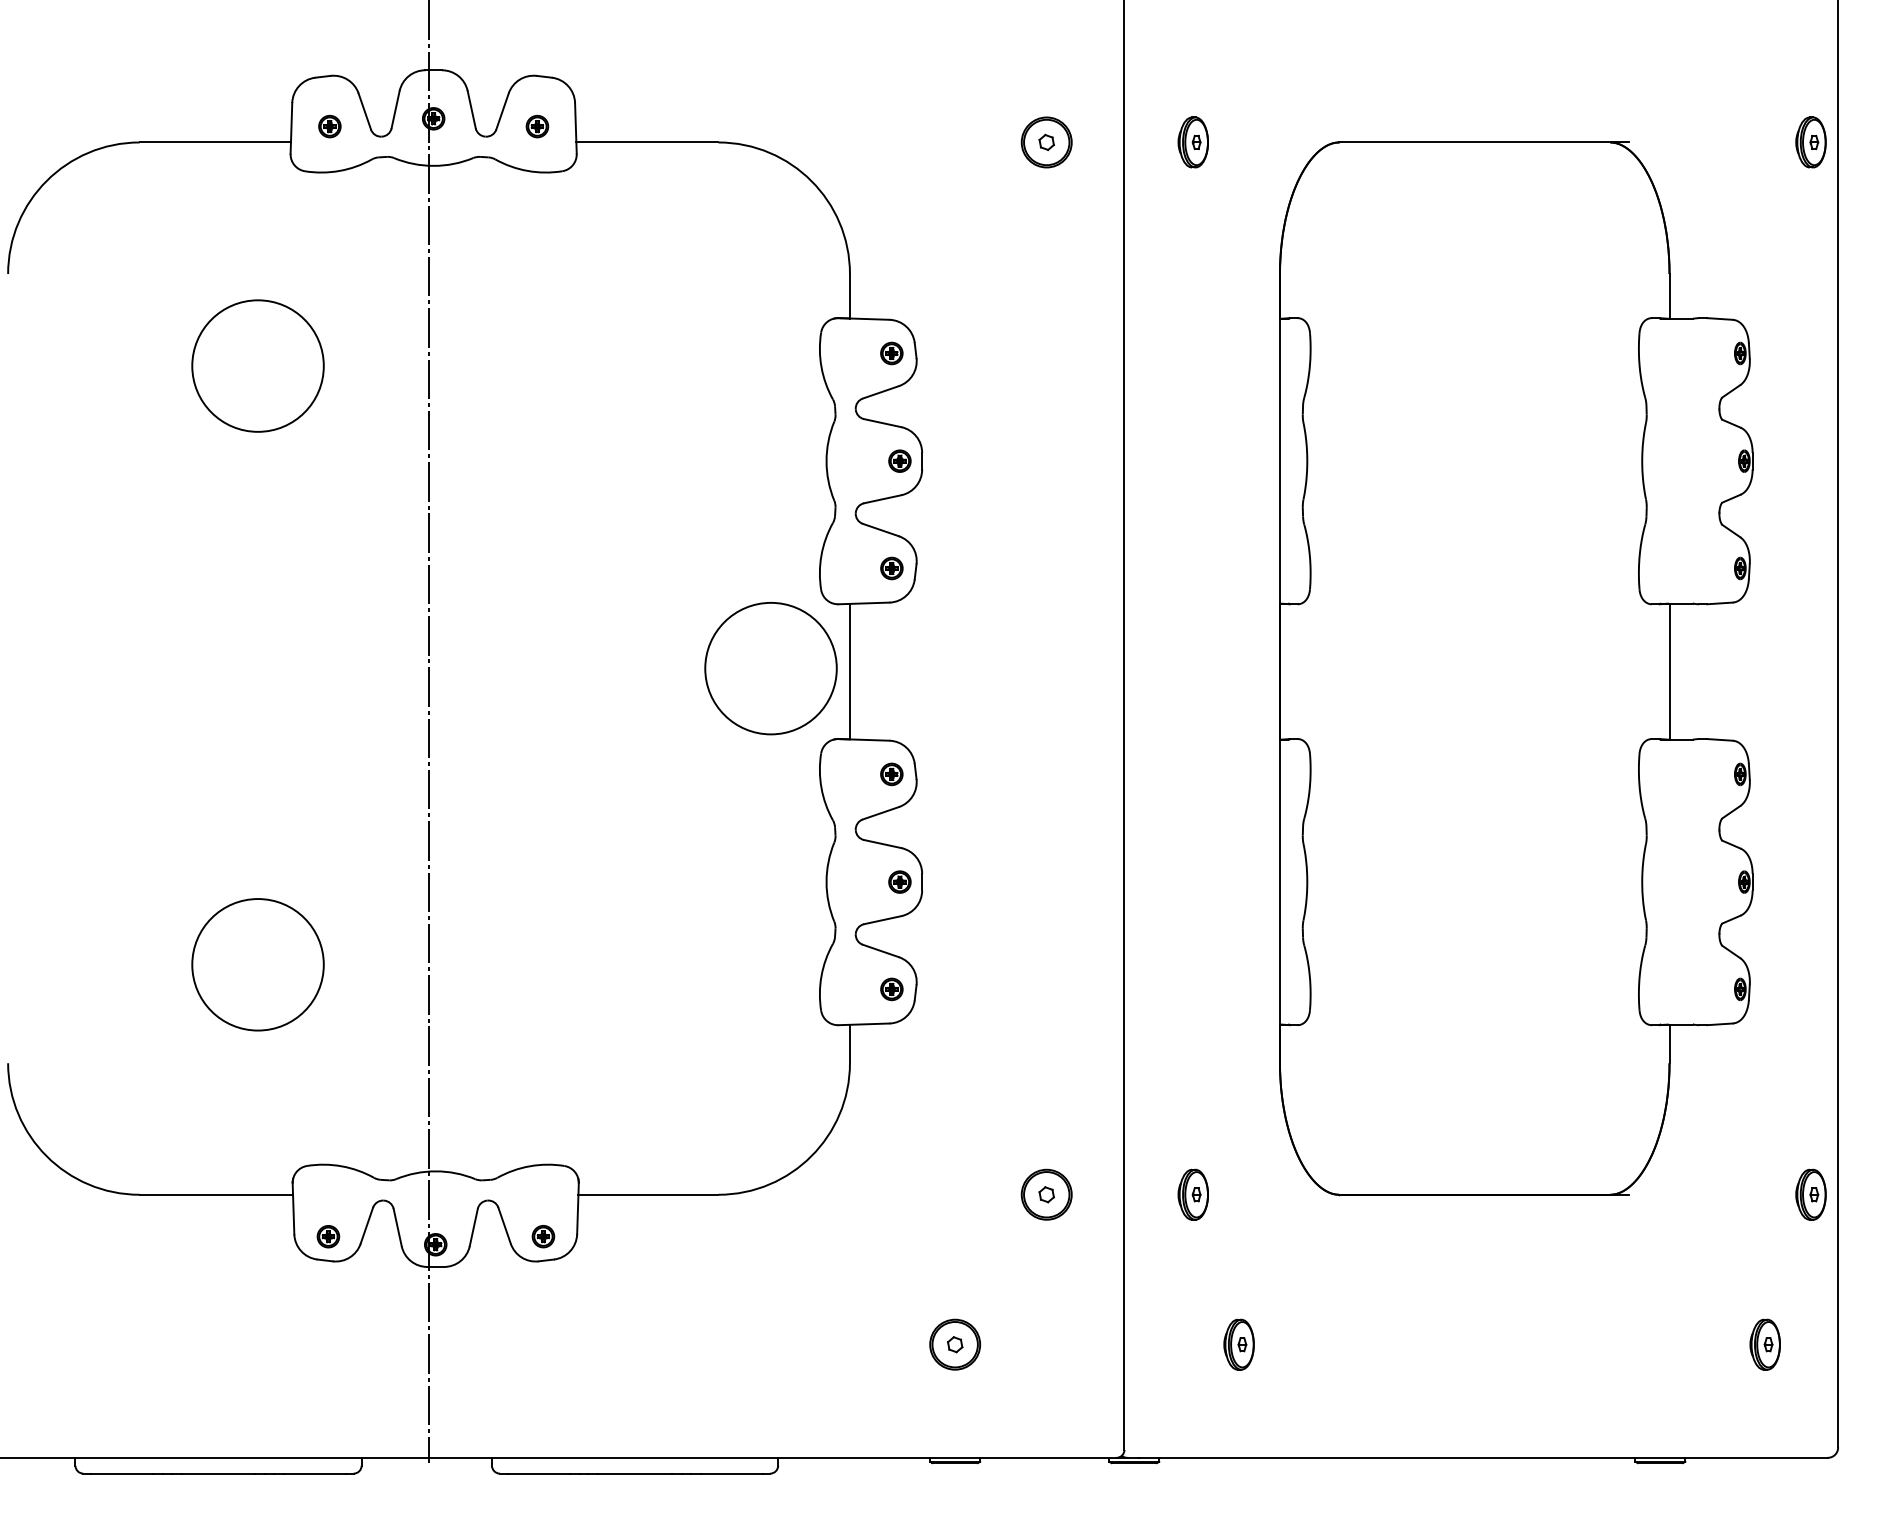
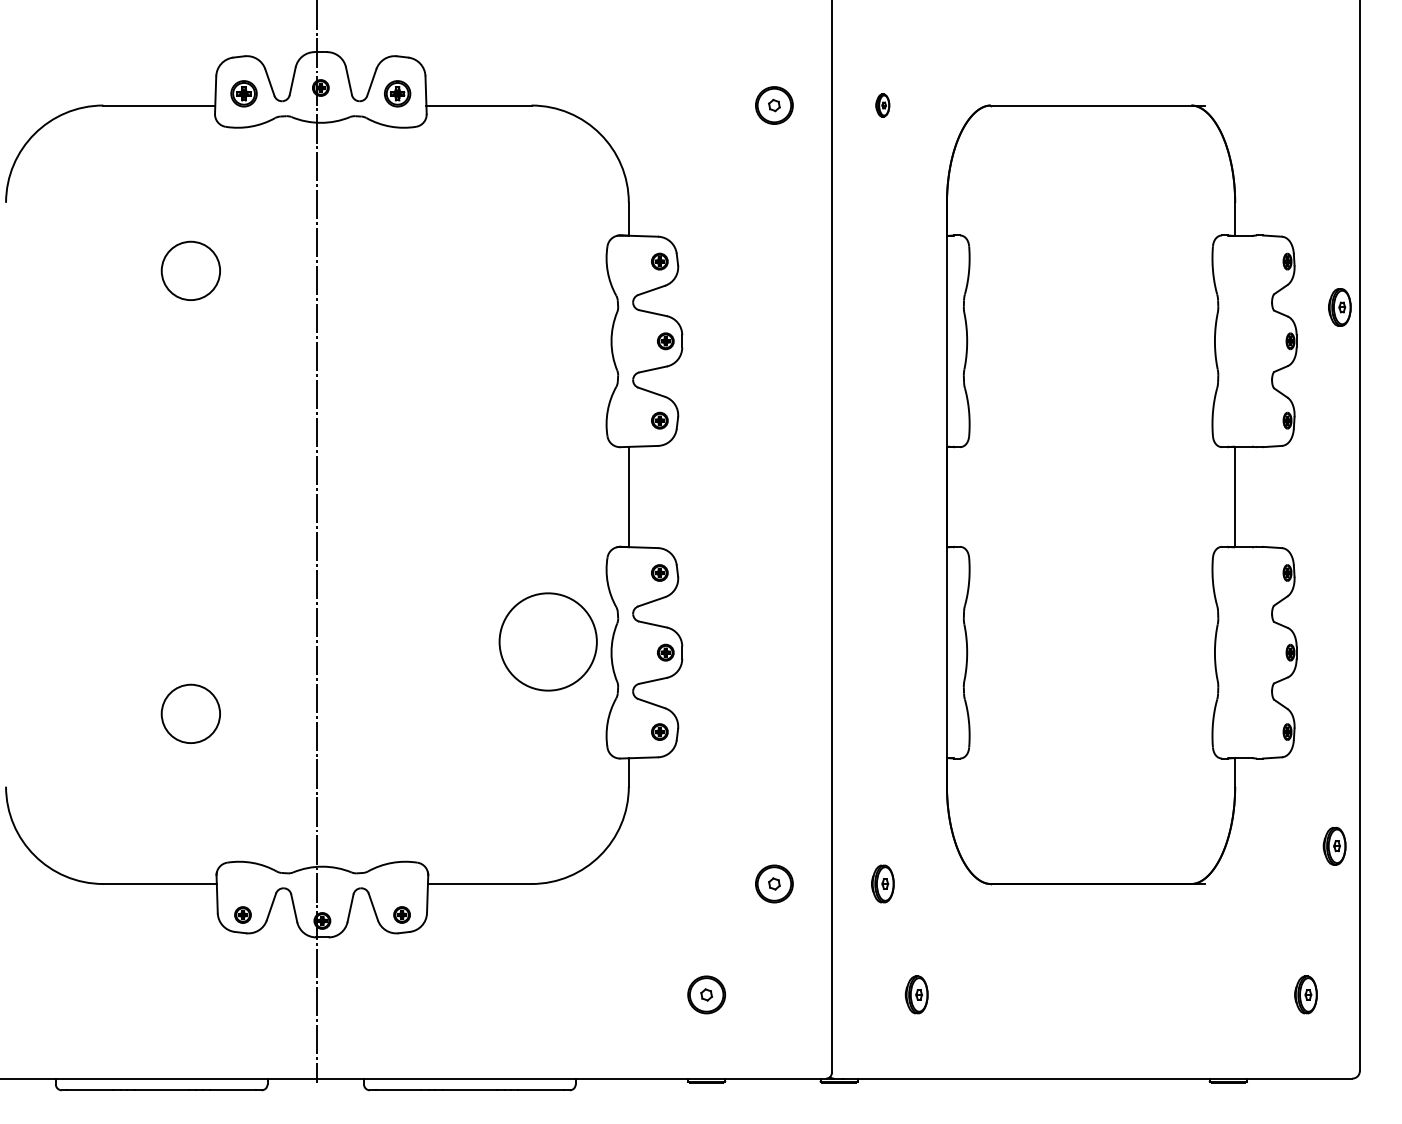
part: (329, 126) -> (243, 93), size x1.6
part: (537, 126) -> (397, 93), size x1.6
part: (1192, 142) -> (882, 105), size x0.6
part: (1810, 142) -> (1339, 307), moved
circle: (257, 365) -> (190, 270), size x0.6
circle: (770, 668) -> (547, 641), moved
circle: (257, 964) -> (190, 713), size x0.6
part: (1810, 1194) -> (1334, 846), moved

